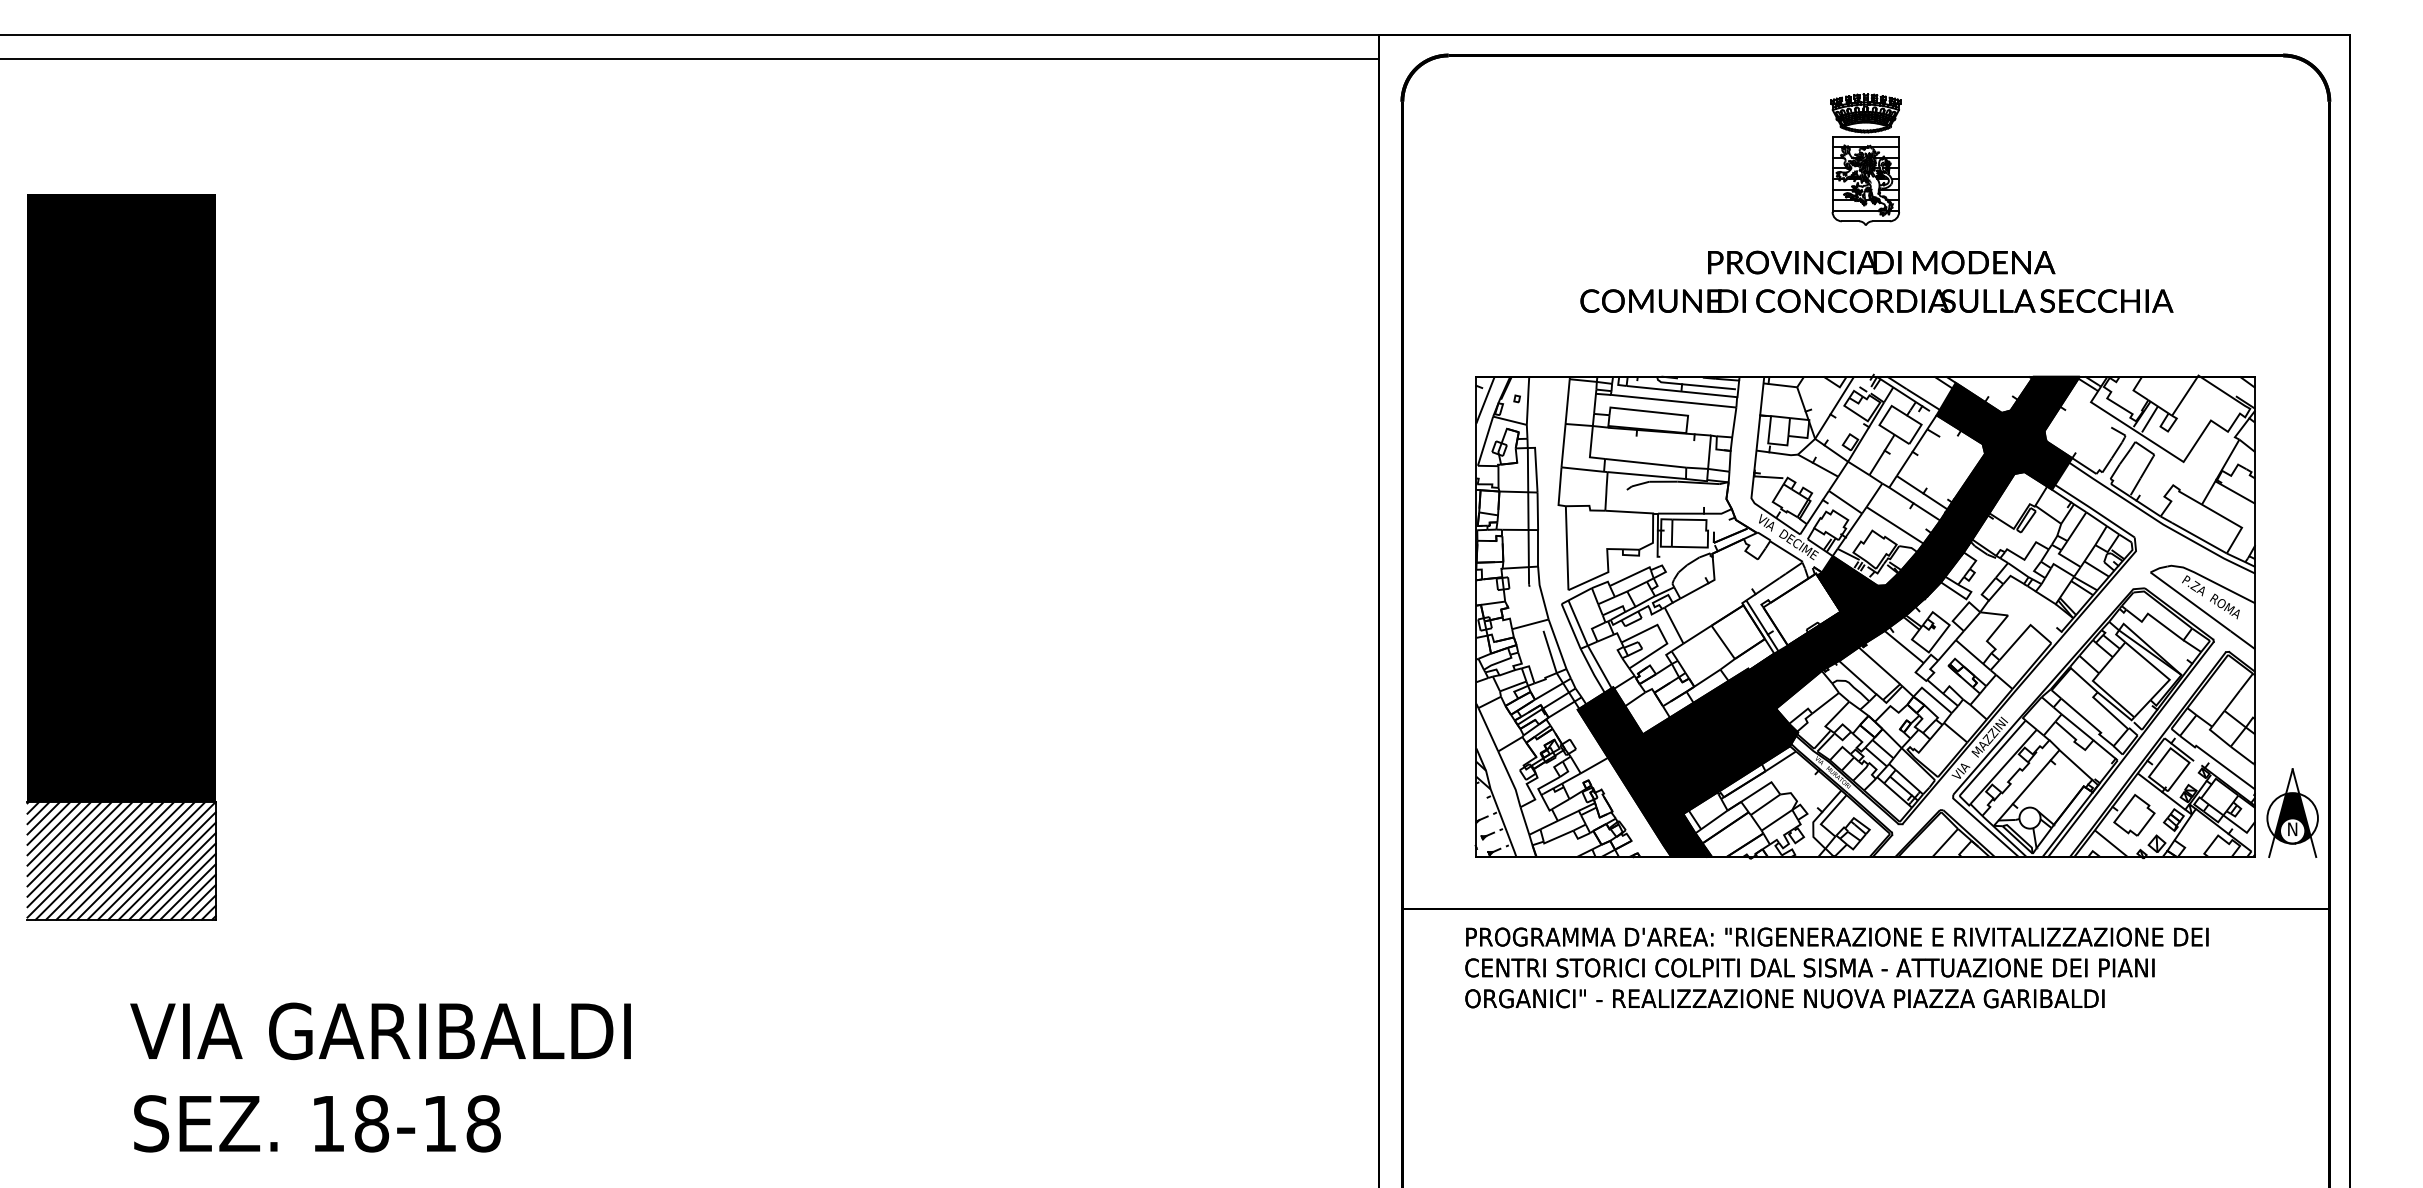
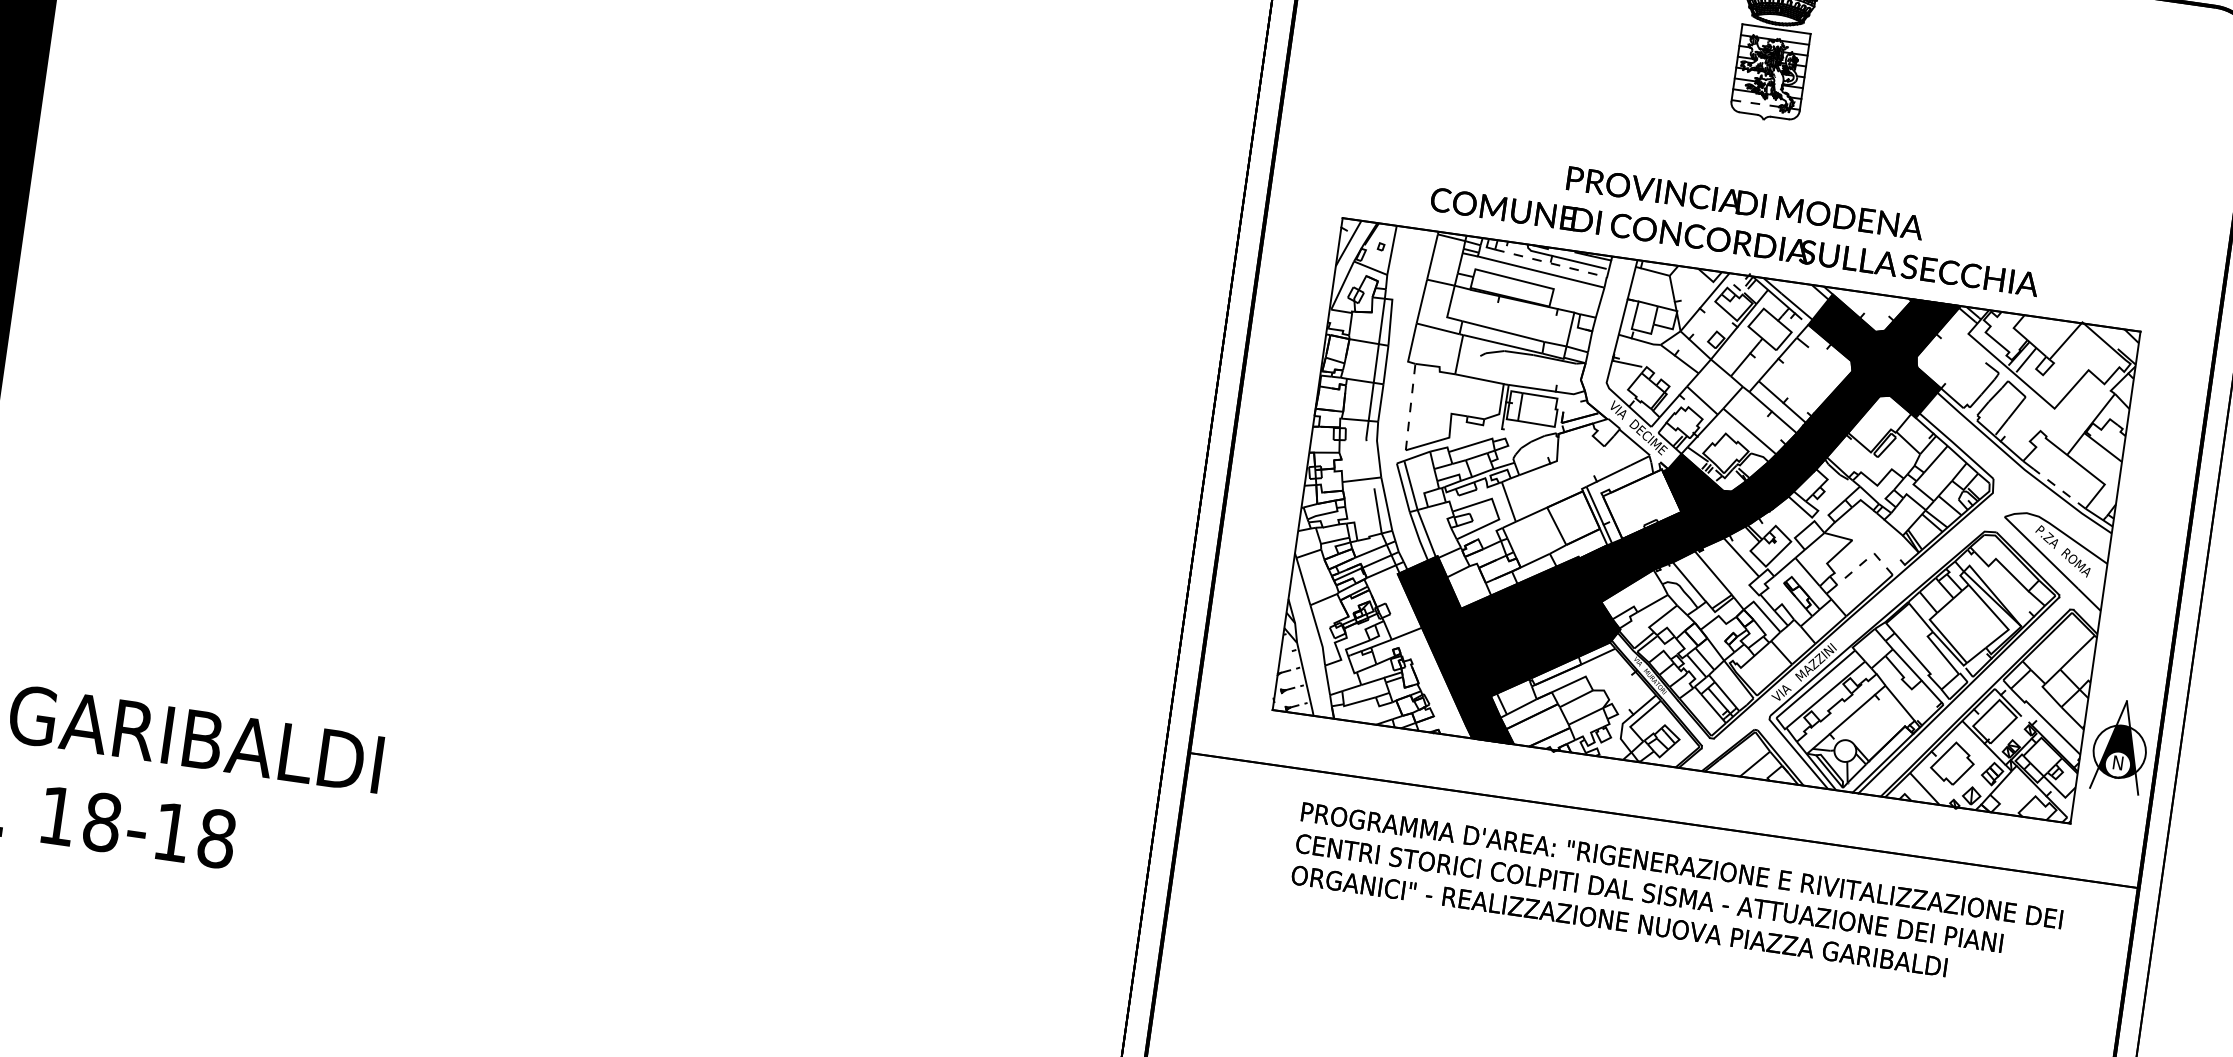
line: (1856, 210) -> (1756, 103), solid -> dashed
text: (1876, 281) -> (1737, 221), moved
line: (1681, 391) -> (1550, 263), solid -> dashed
line: (2199, 537) -> (2059, 488), solid -> dashed
line: (1567, 547) -> (1411, 406), solid -> dashed
line: (2024, 631) -> (1866, 559), solid -> dashed
part: (2292, 812) -> (2120, 745), moved
text: (1836, 967) -> (1676, 896), moved

